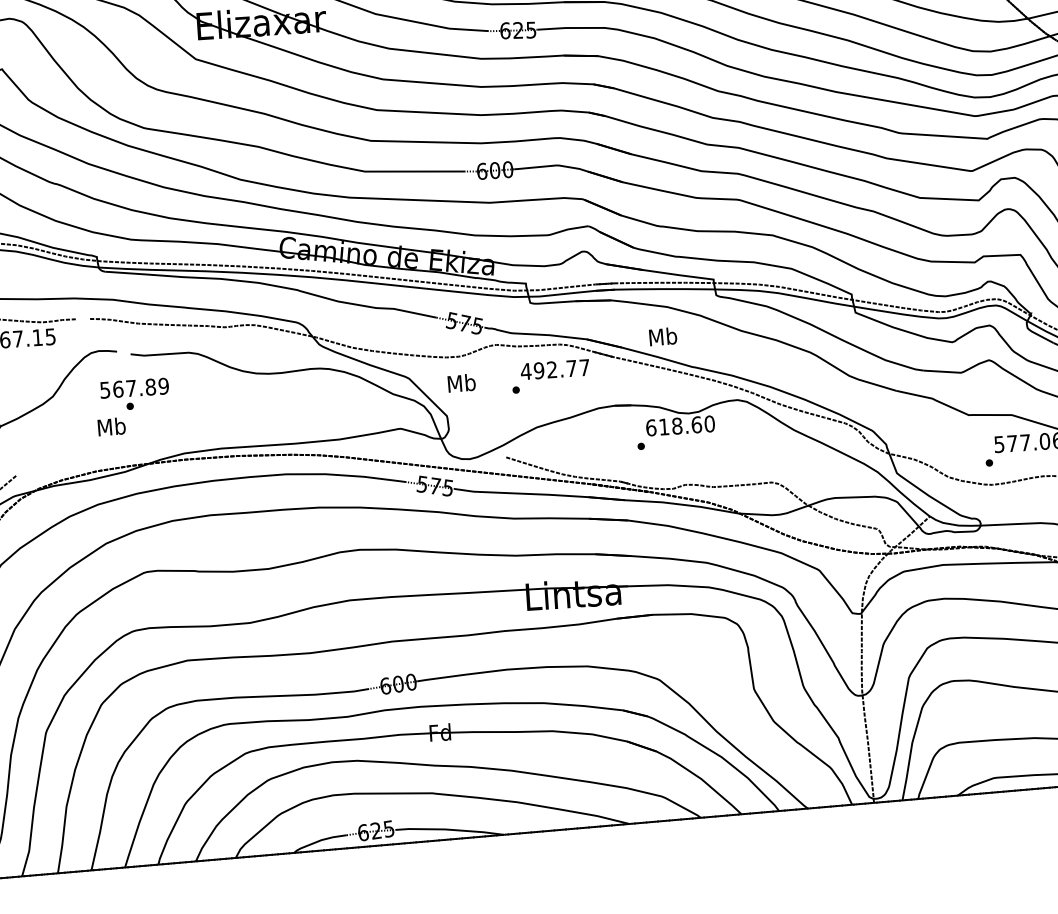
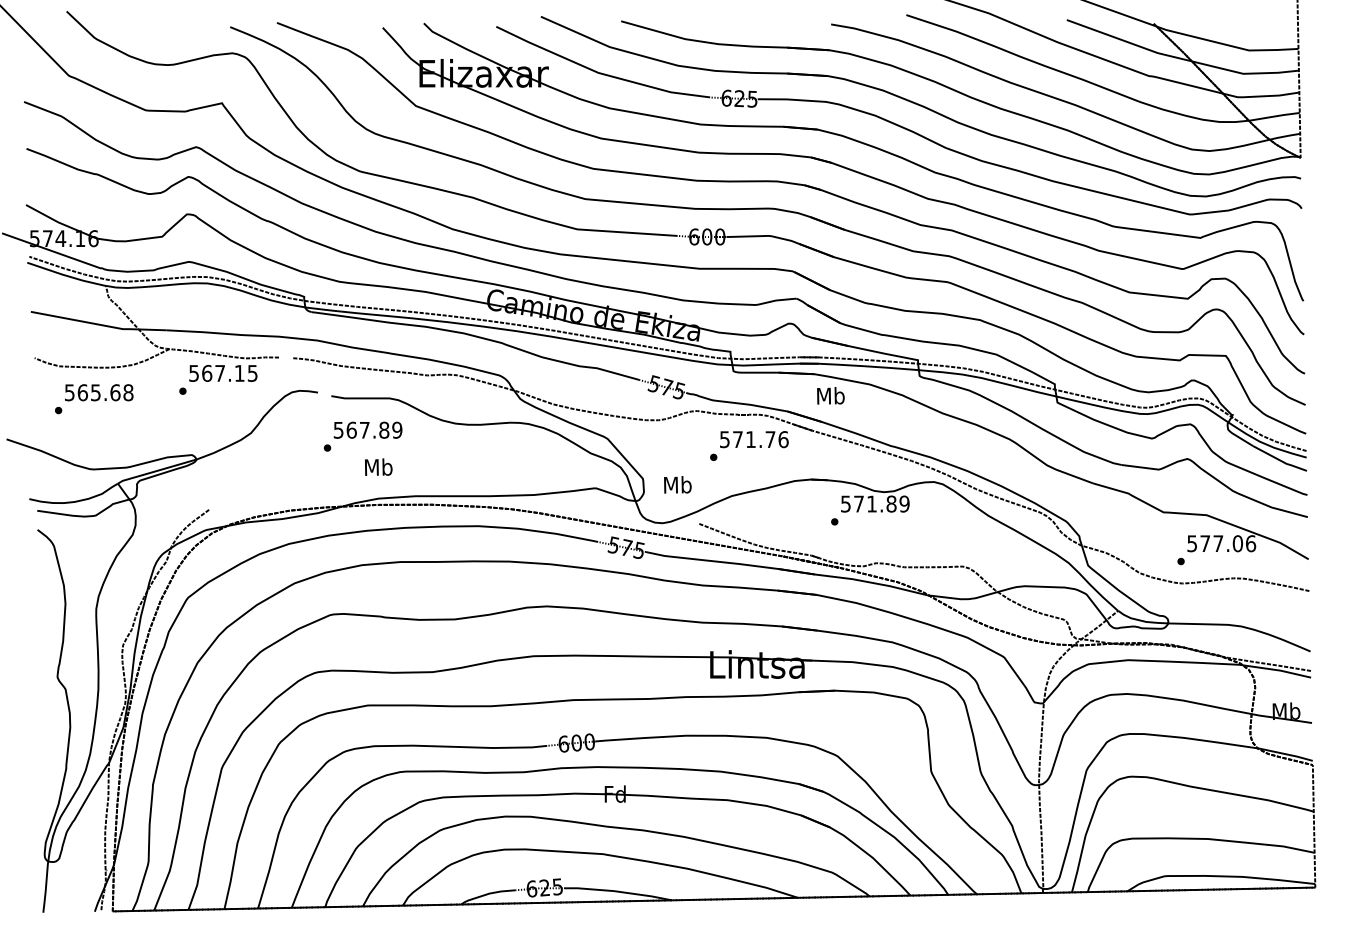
text: (662, 336) -> (830, 395), moved
text: (554, 369) -> (753, 439), 492.77 -> 571.76
text: (461, 382) -> (677, 484), moved
text: (133, 387) -> (367, 429), moved
text: (680, 425) -> (875, 503), 618.60 -> 571.89
text: (111, 426) -> (378, 466), moved

